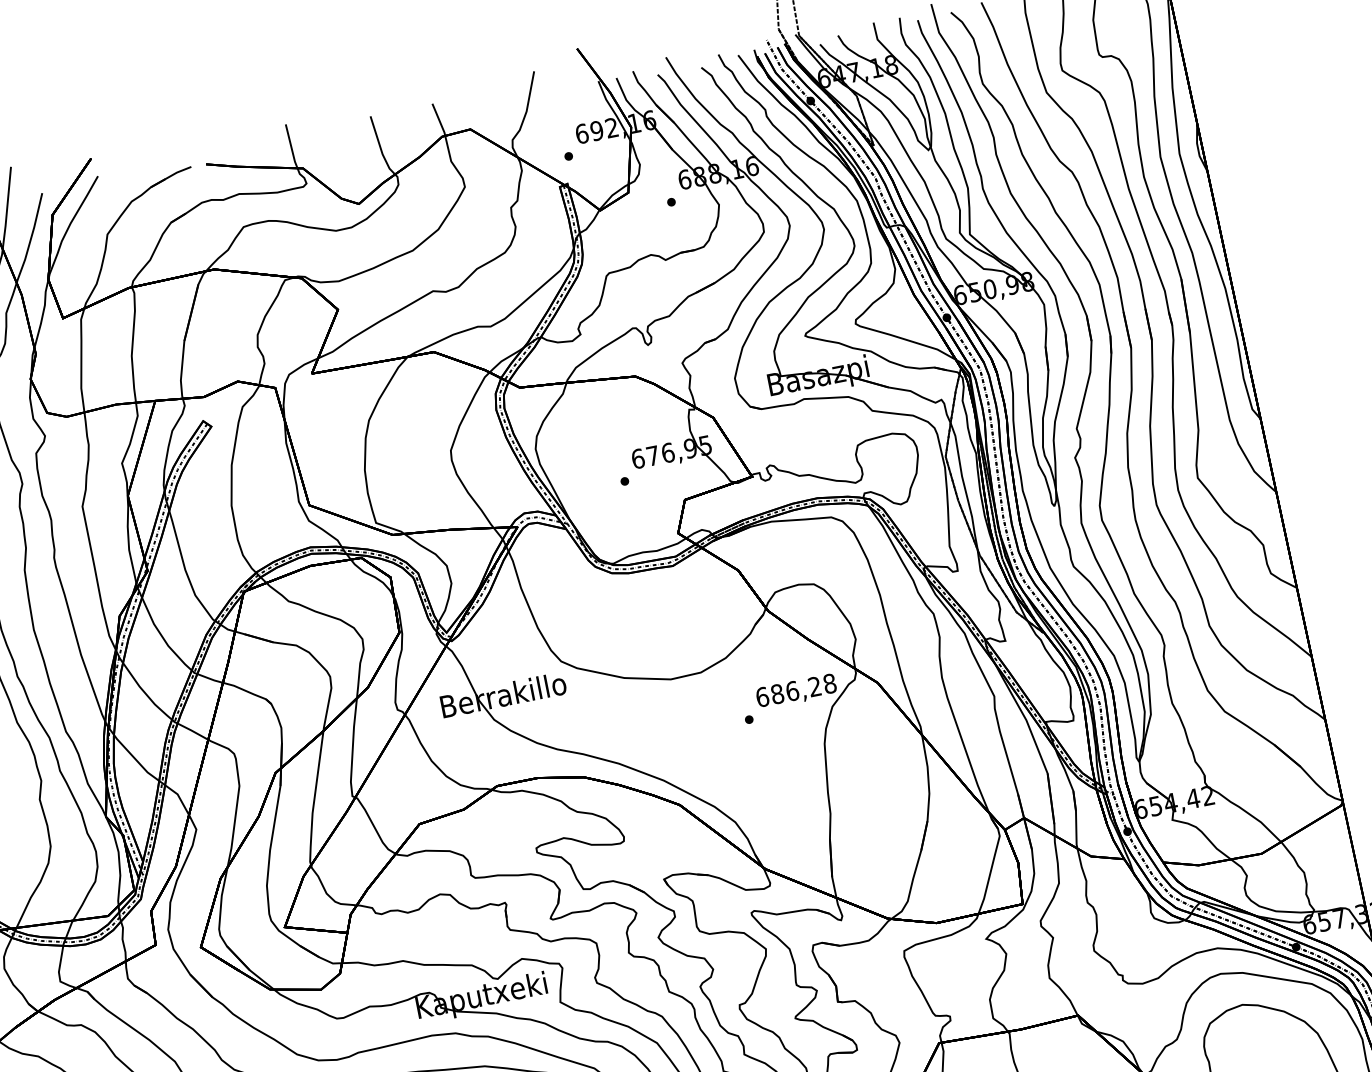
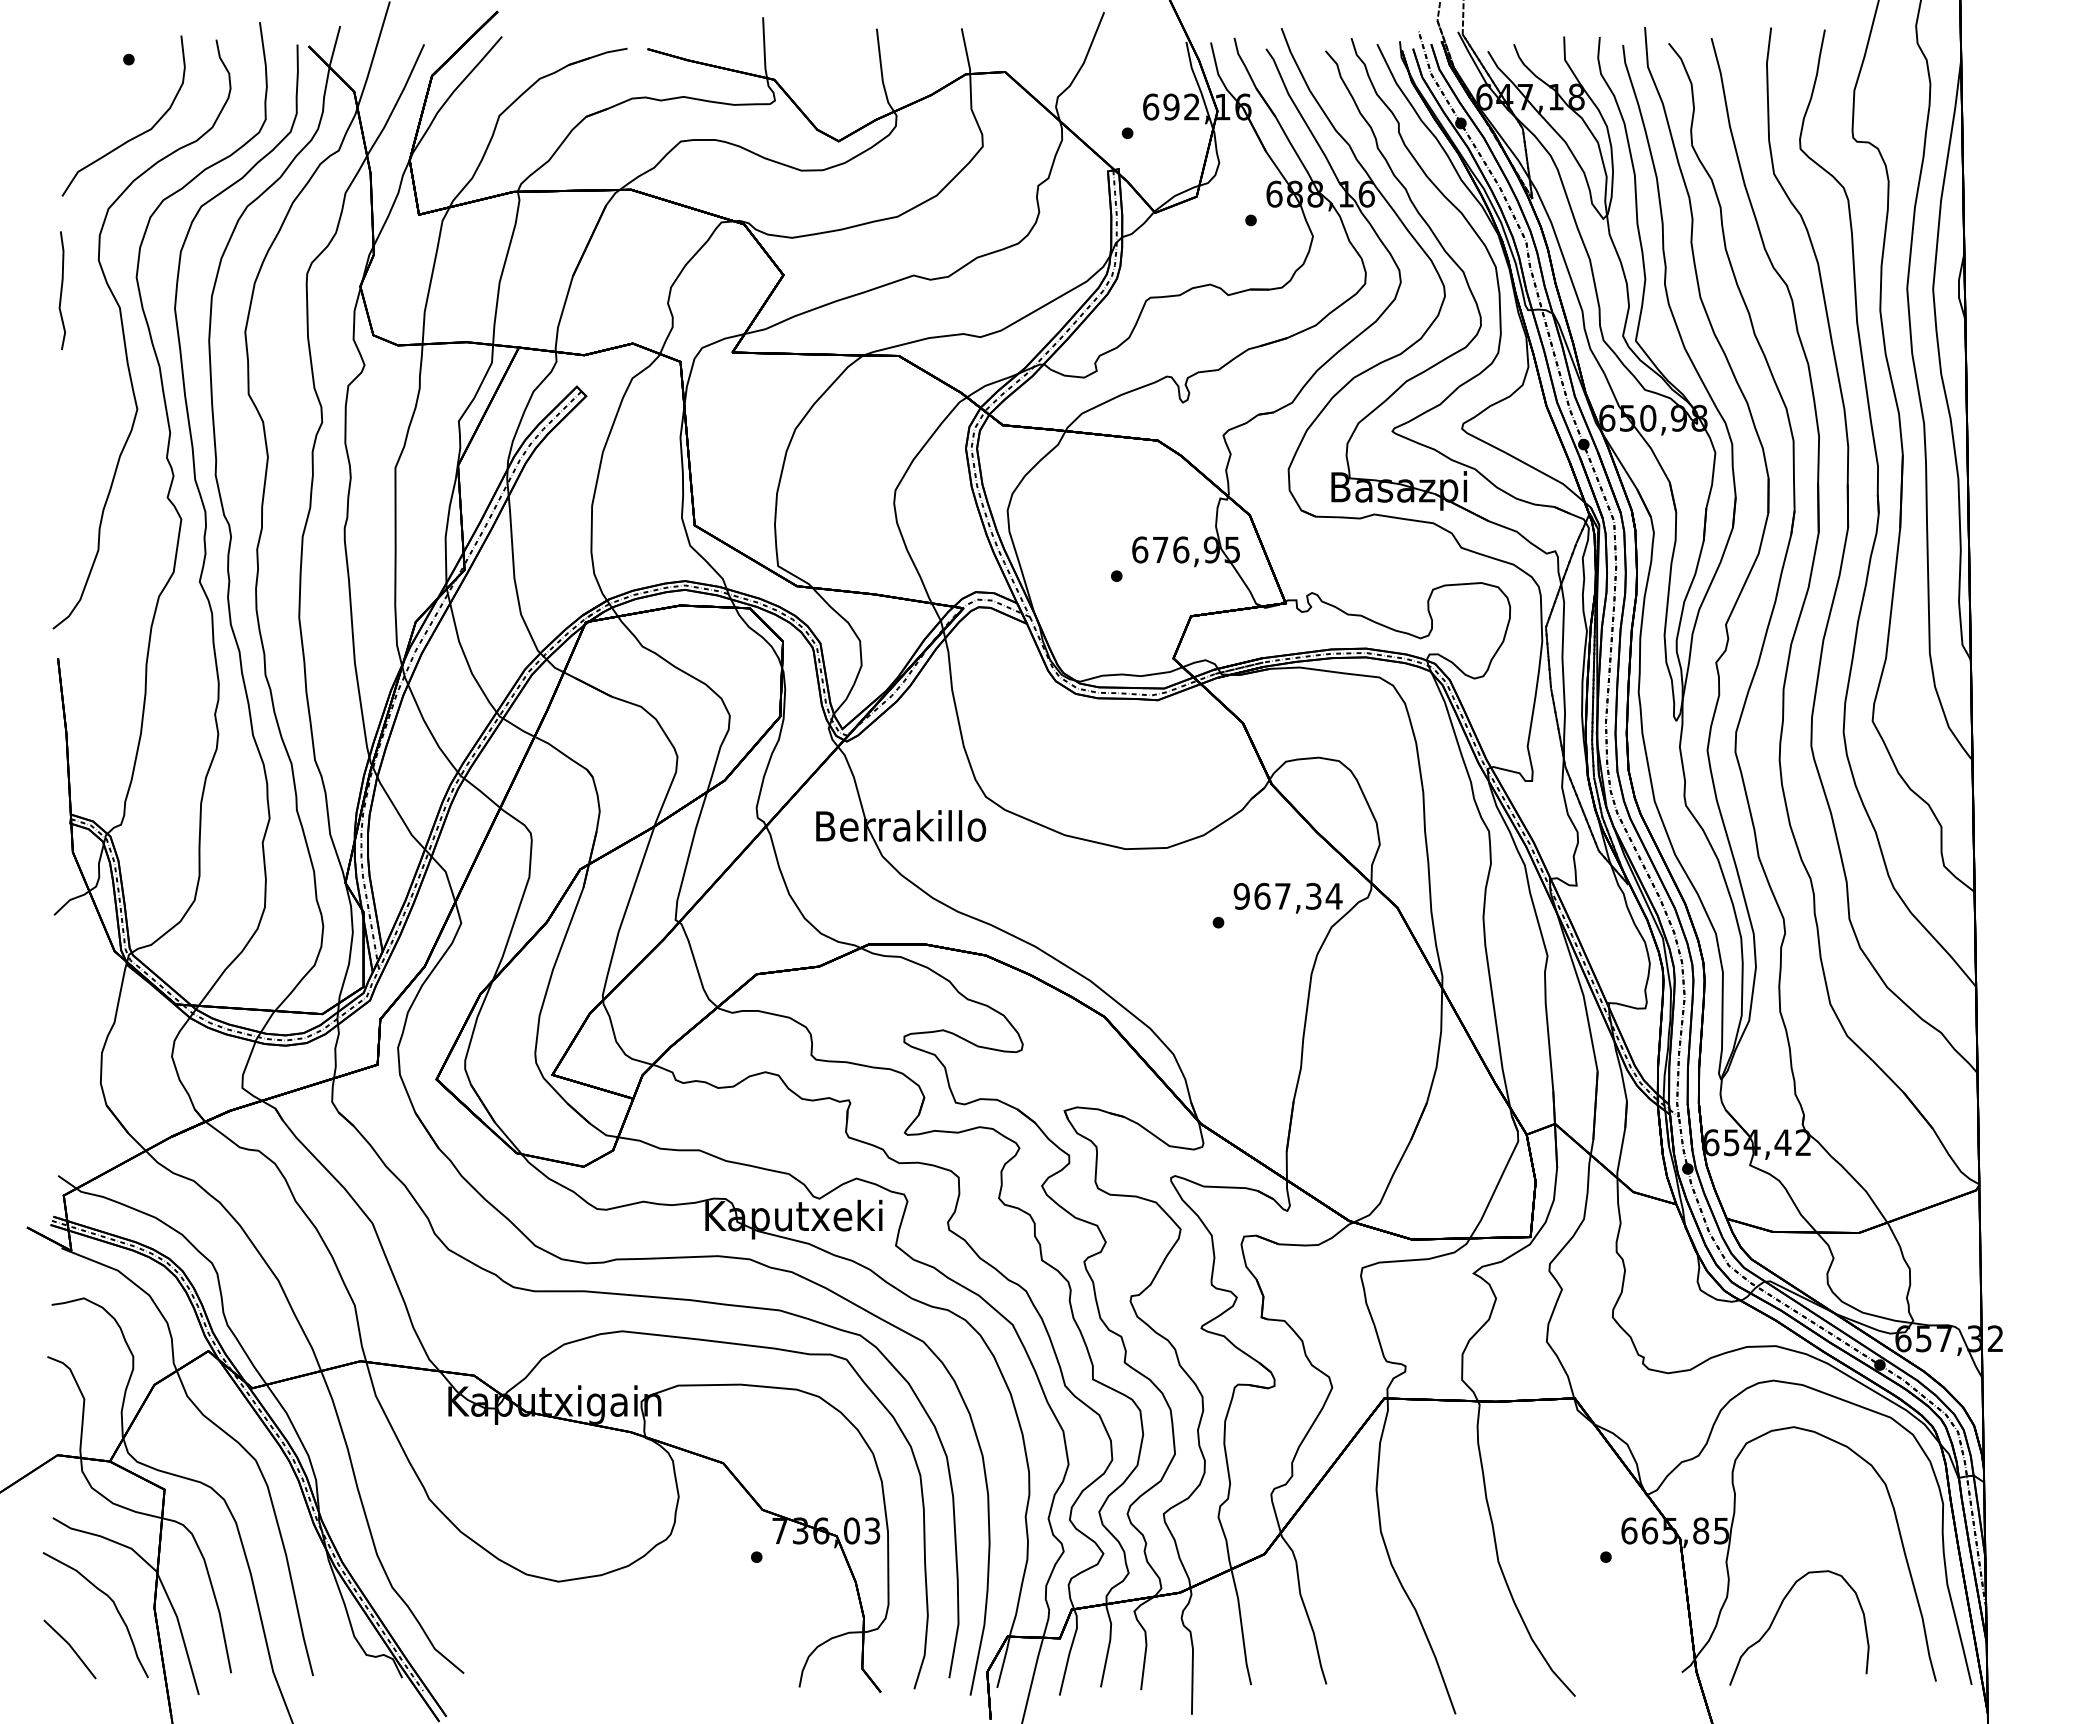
text: (795, 689) -> (1287, 895), 686,28 -> 967,34

